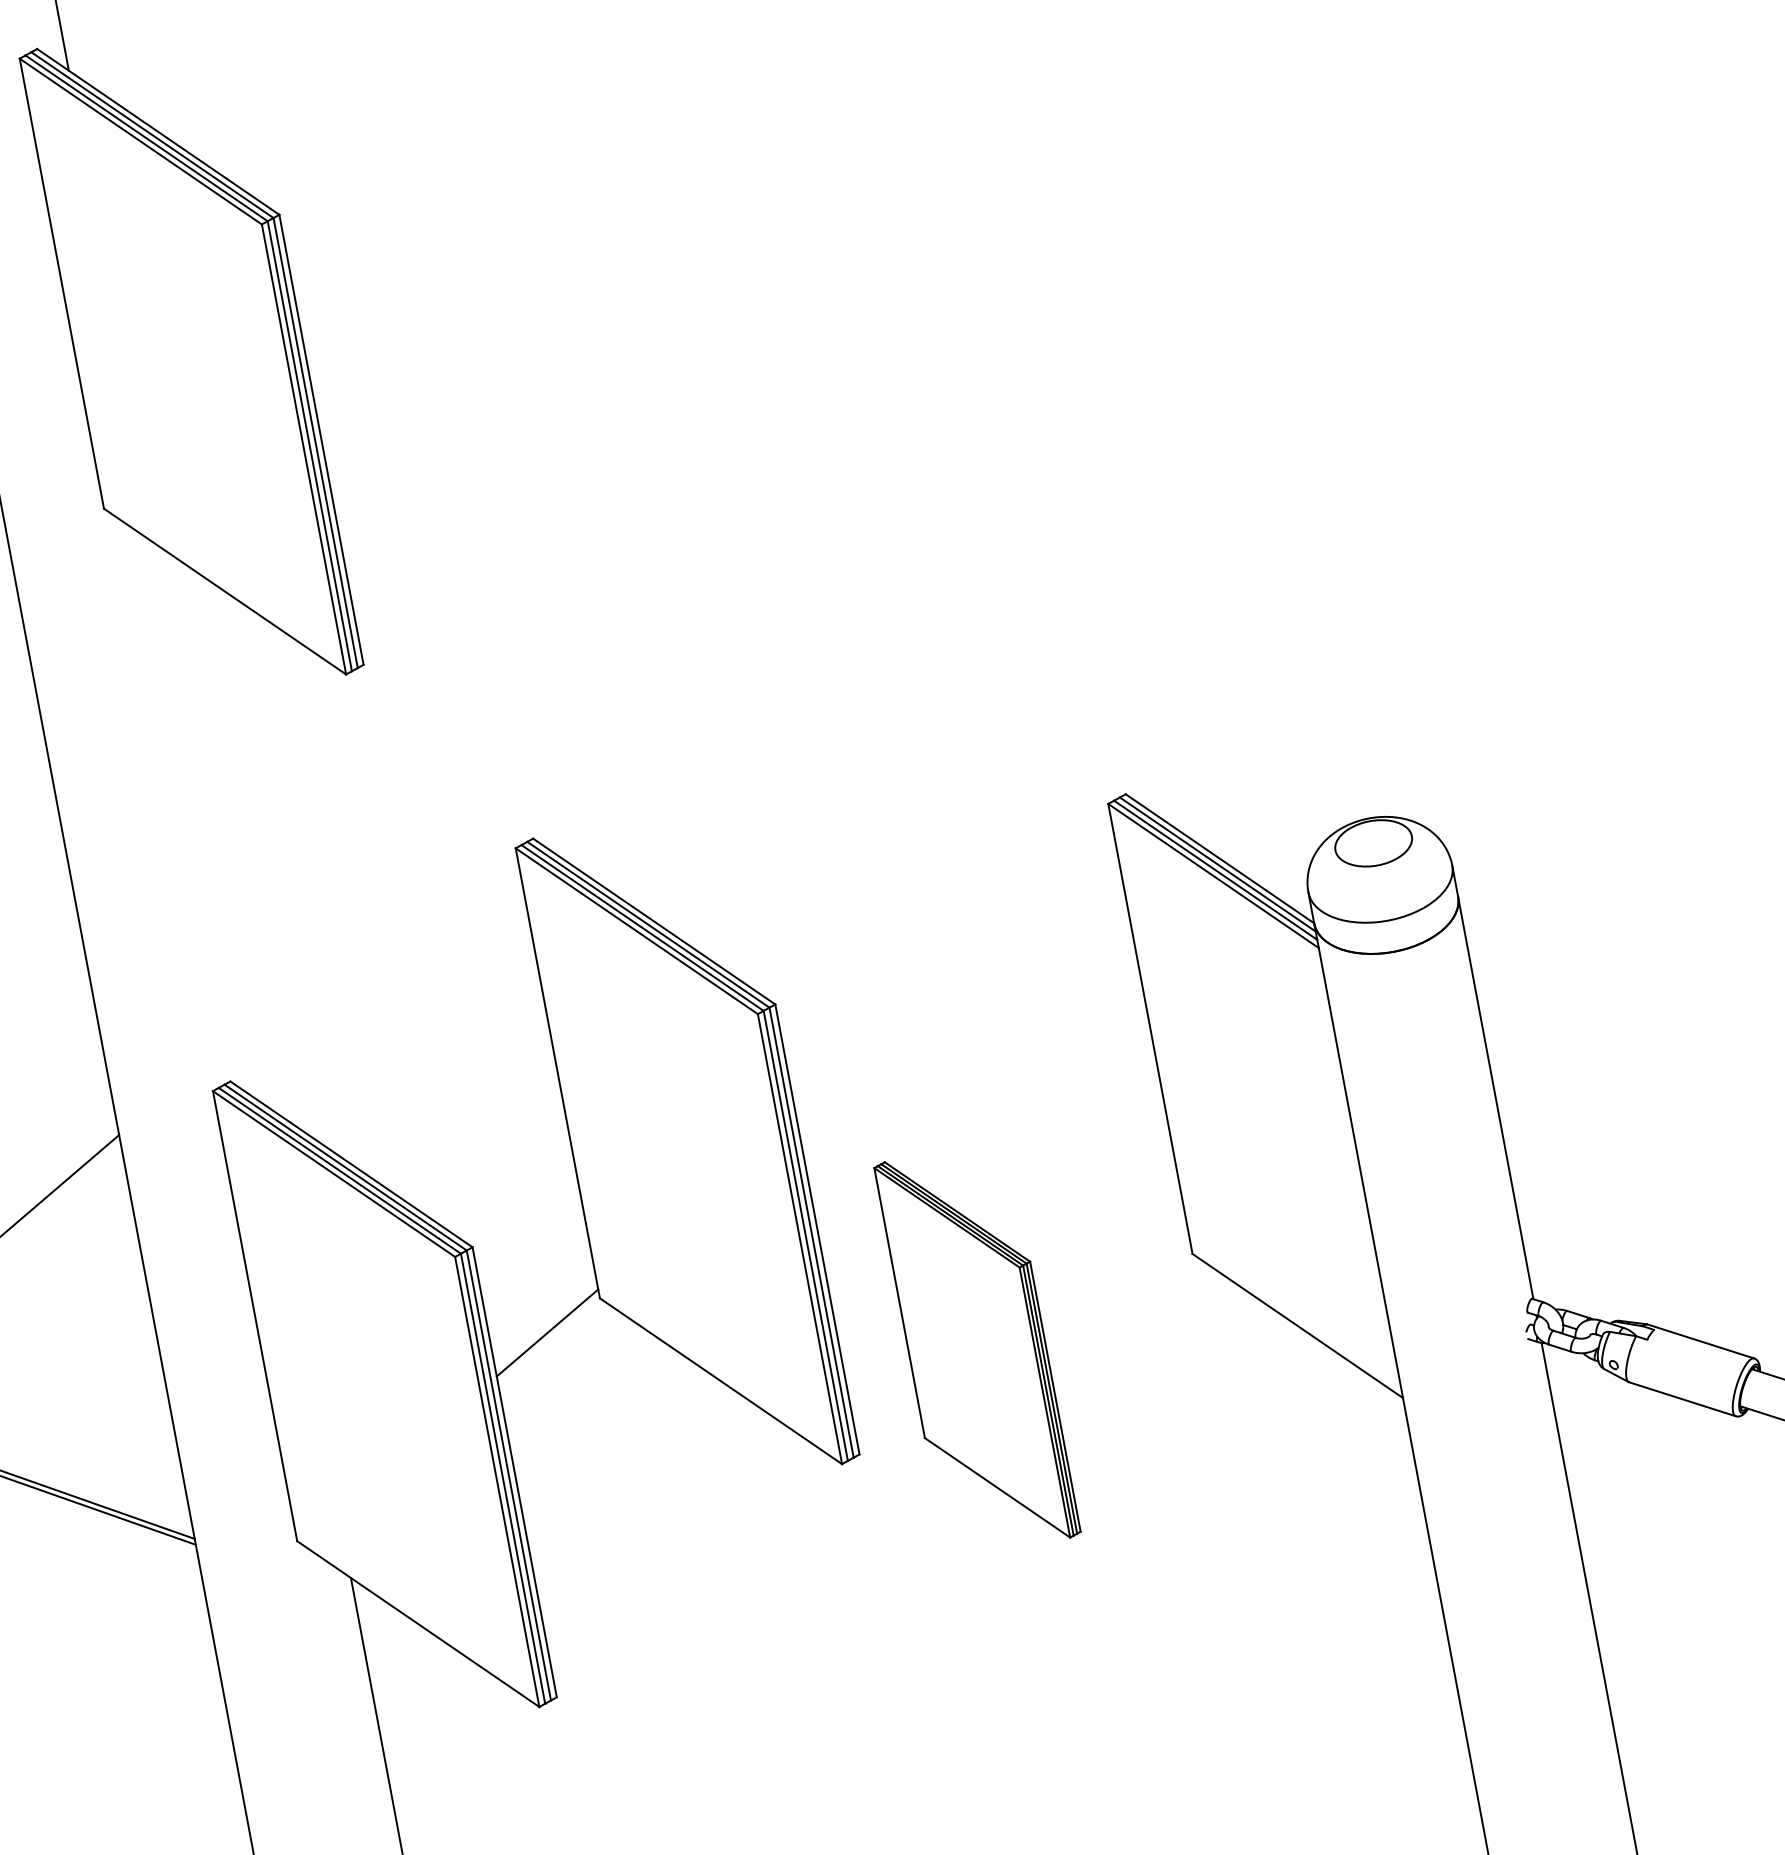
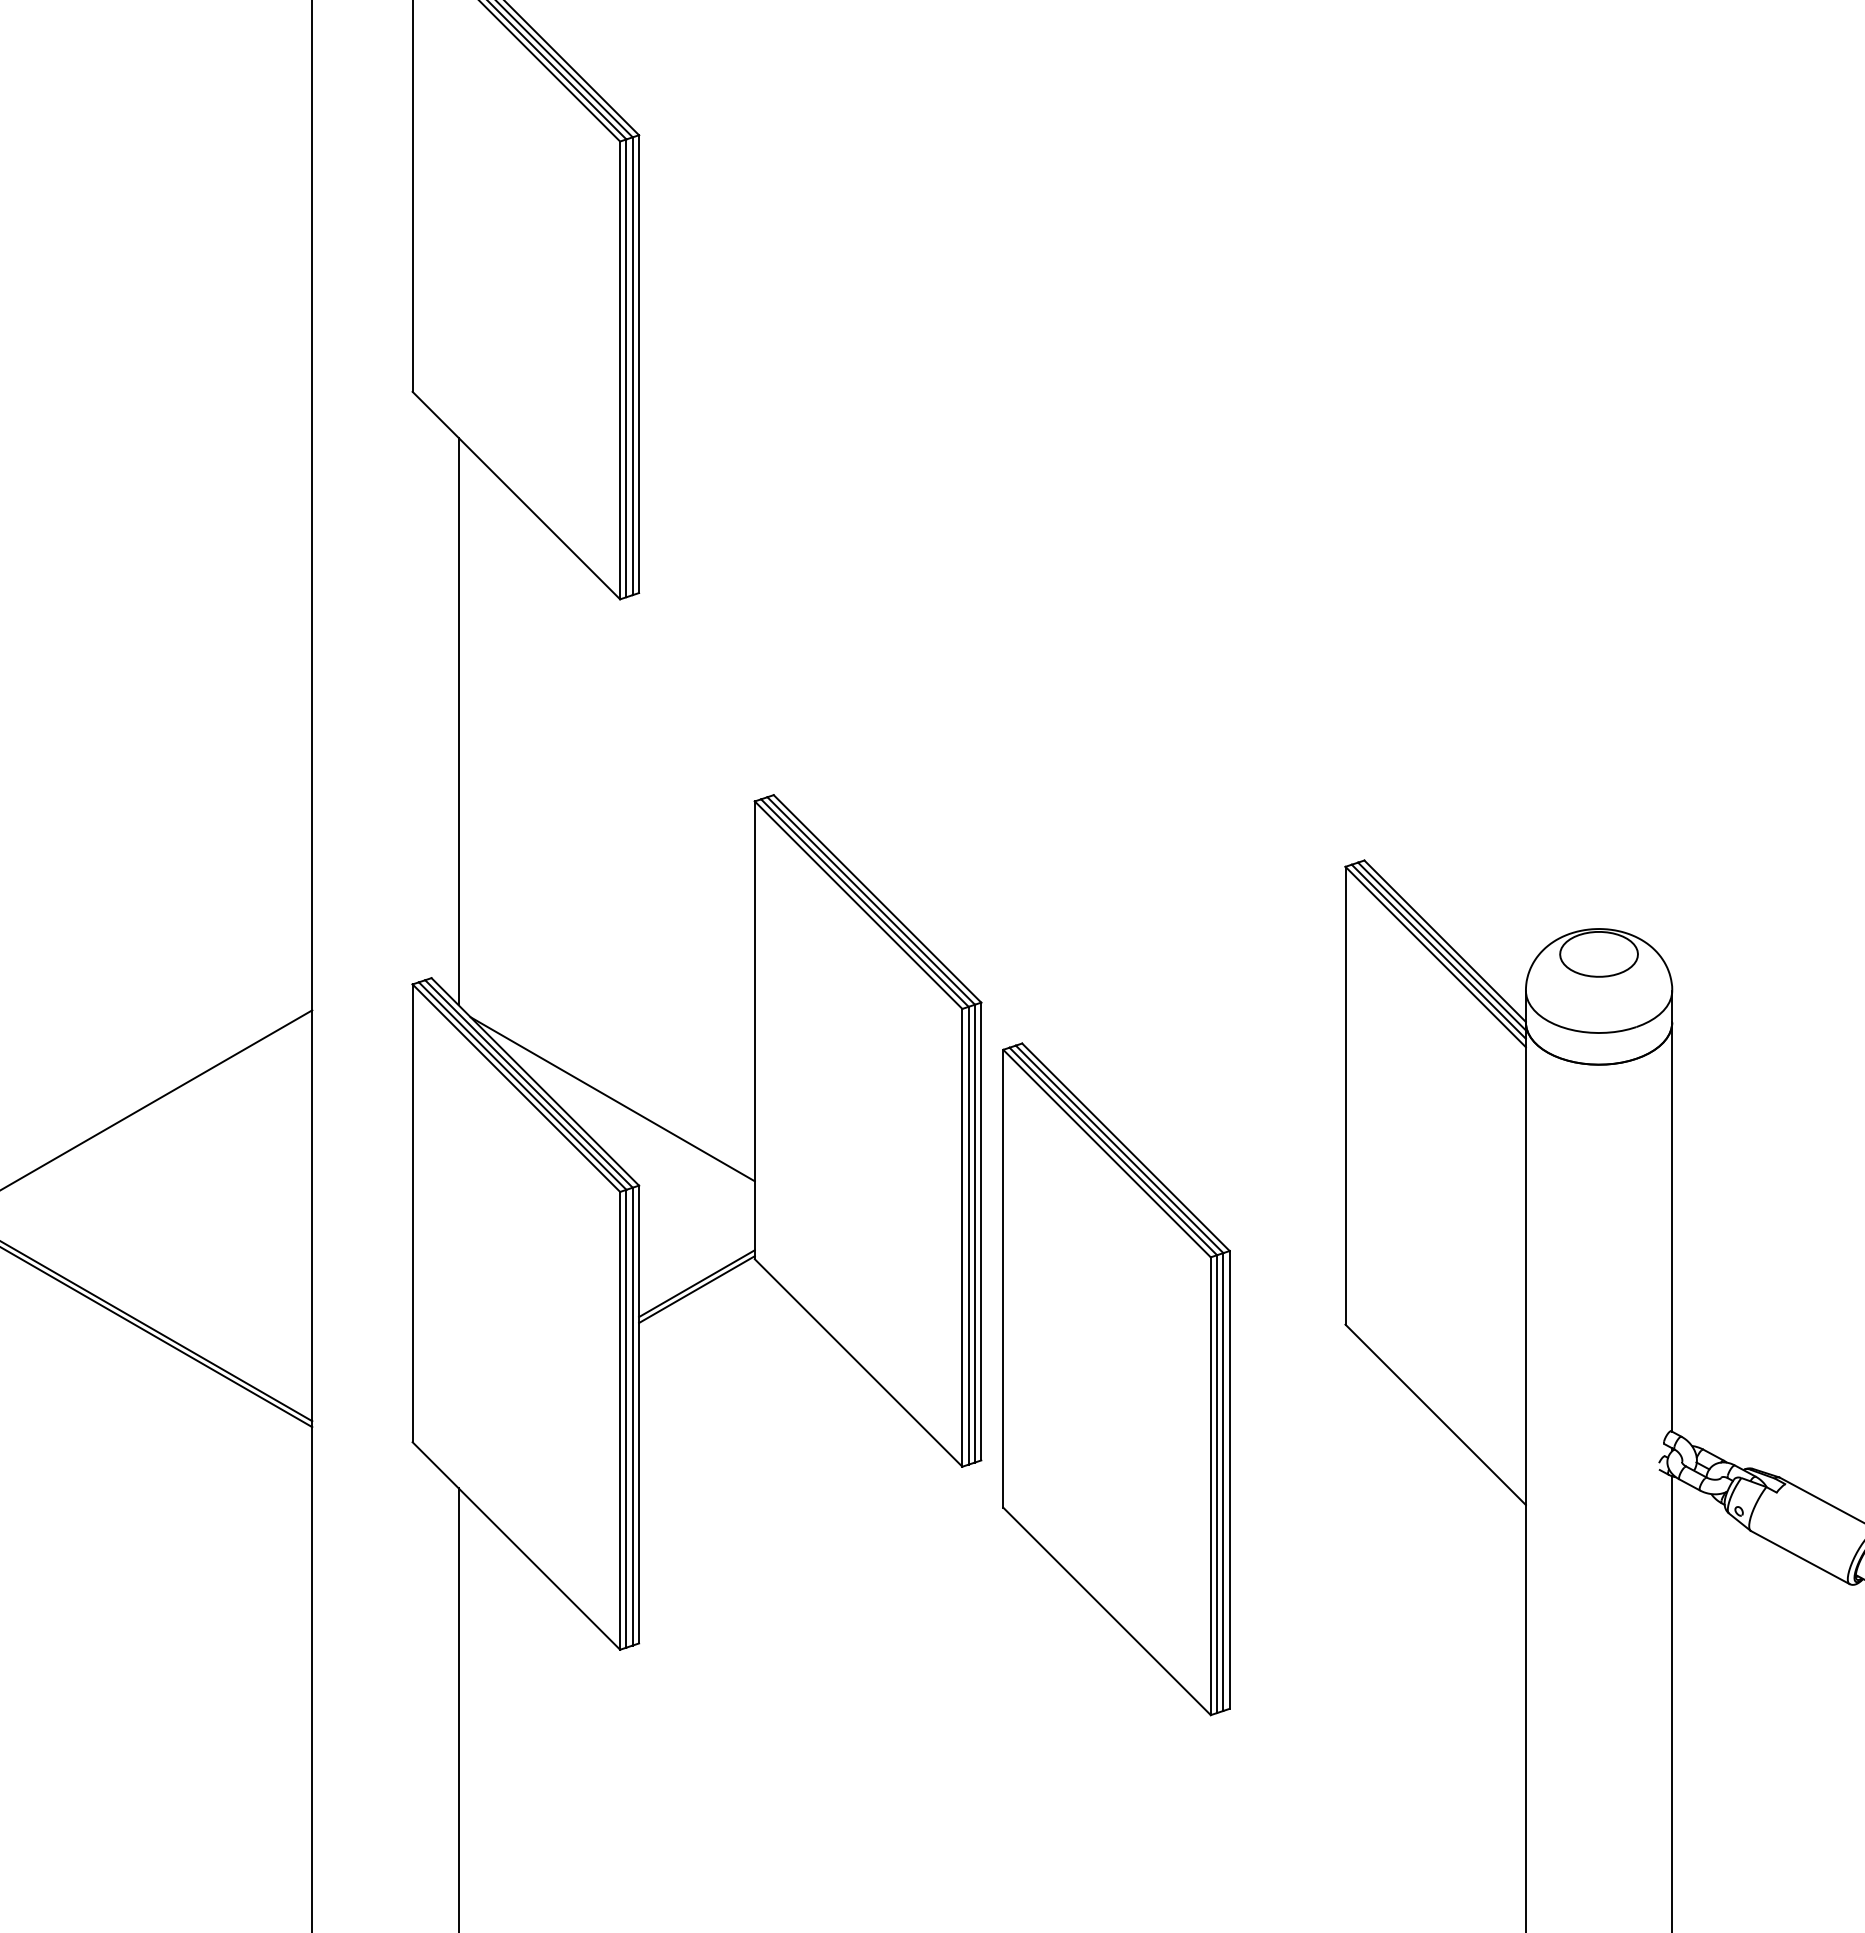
line: (209, 824) -> (458, 721), added
line: (430, 1167) -> (612, 1099), added
line: (548, 1338) -> (696, 1289), added
part: (977, 1350) -> (1116, 1379), size x1.67

